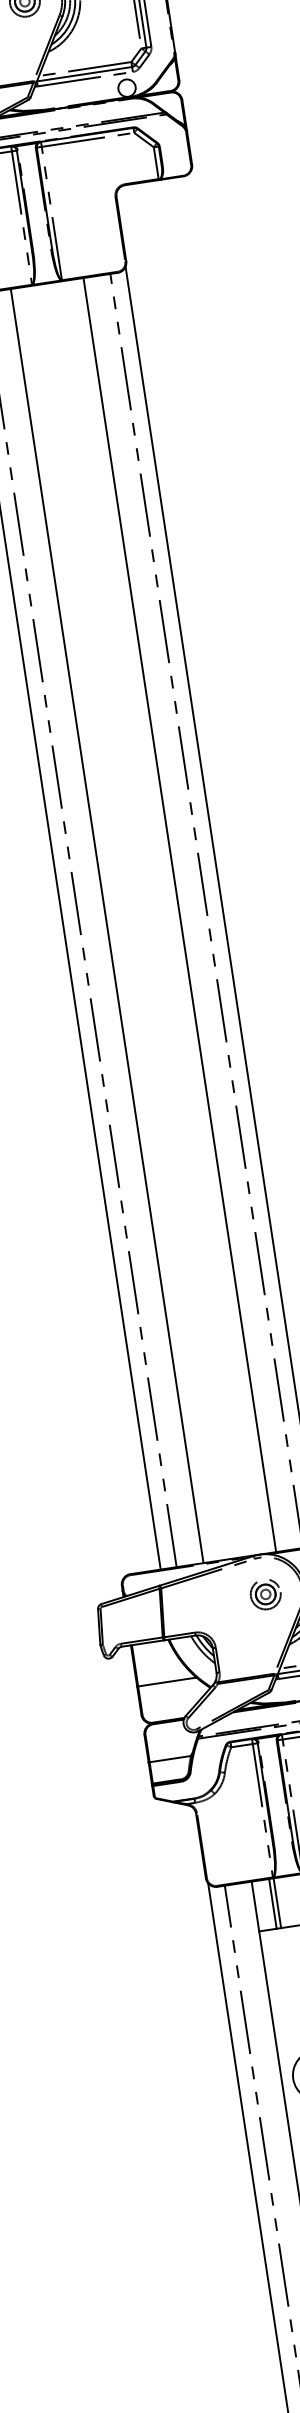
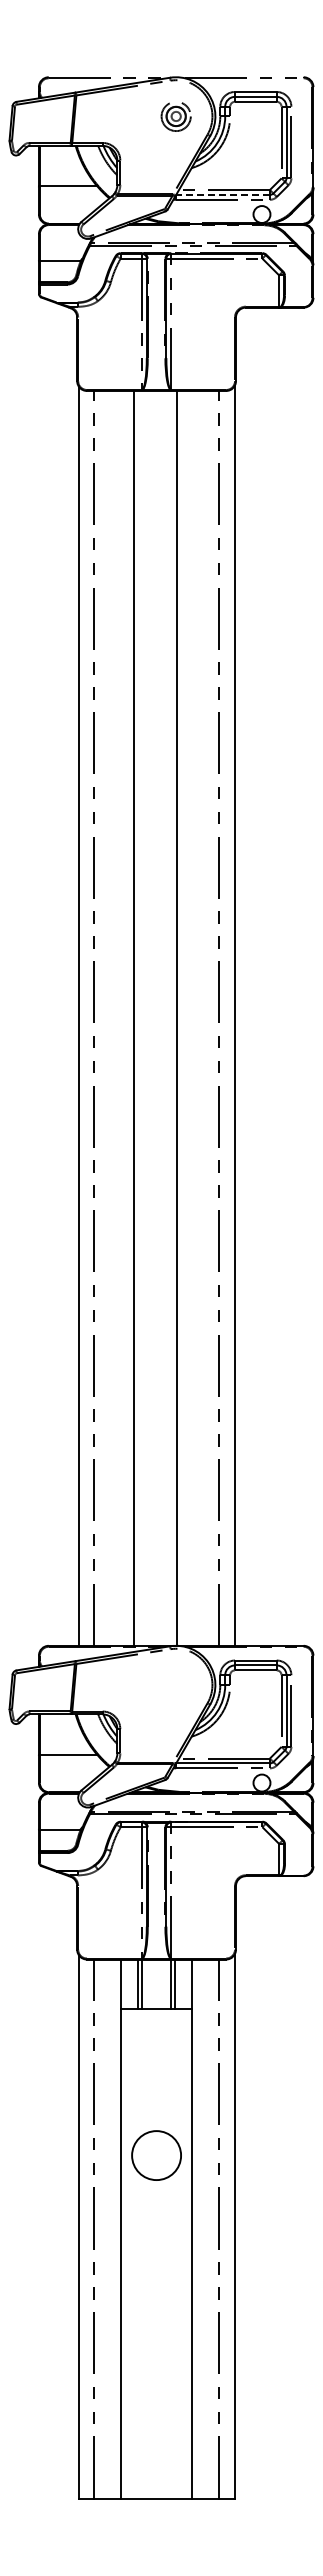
line: (84, 73) -> (223, 194), solid -> dashed
line: (179, 914) -> (177, 1017), moved
line: (106, 925) -> (133, 1017), moved
part: (265, 1595) -> (175, 1685), removed

